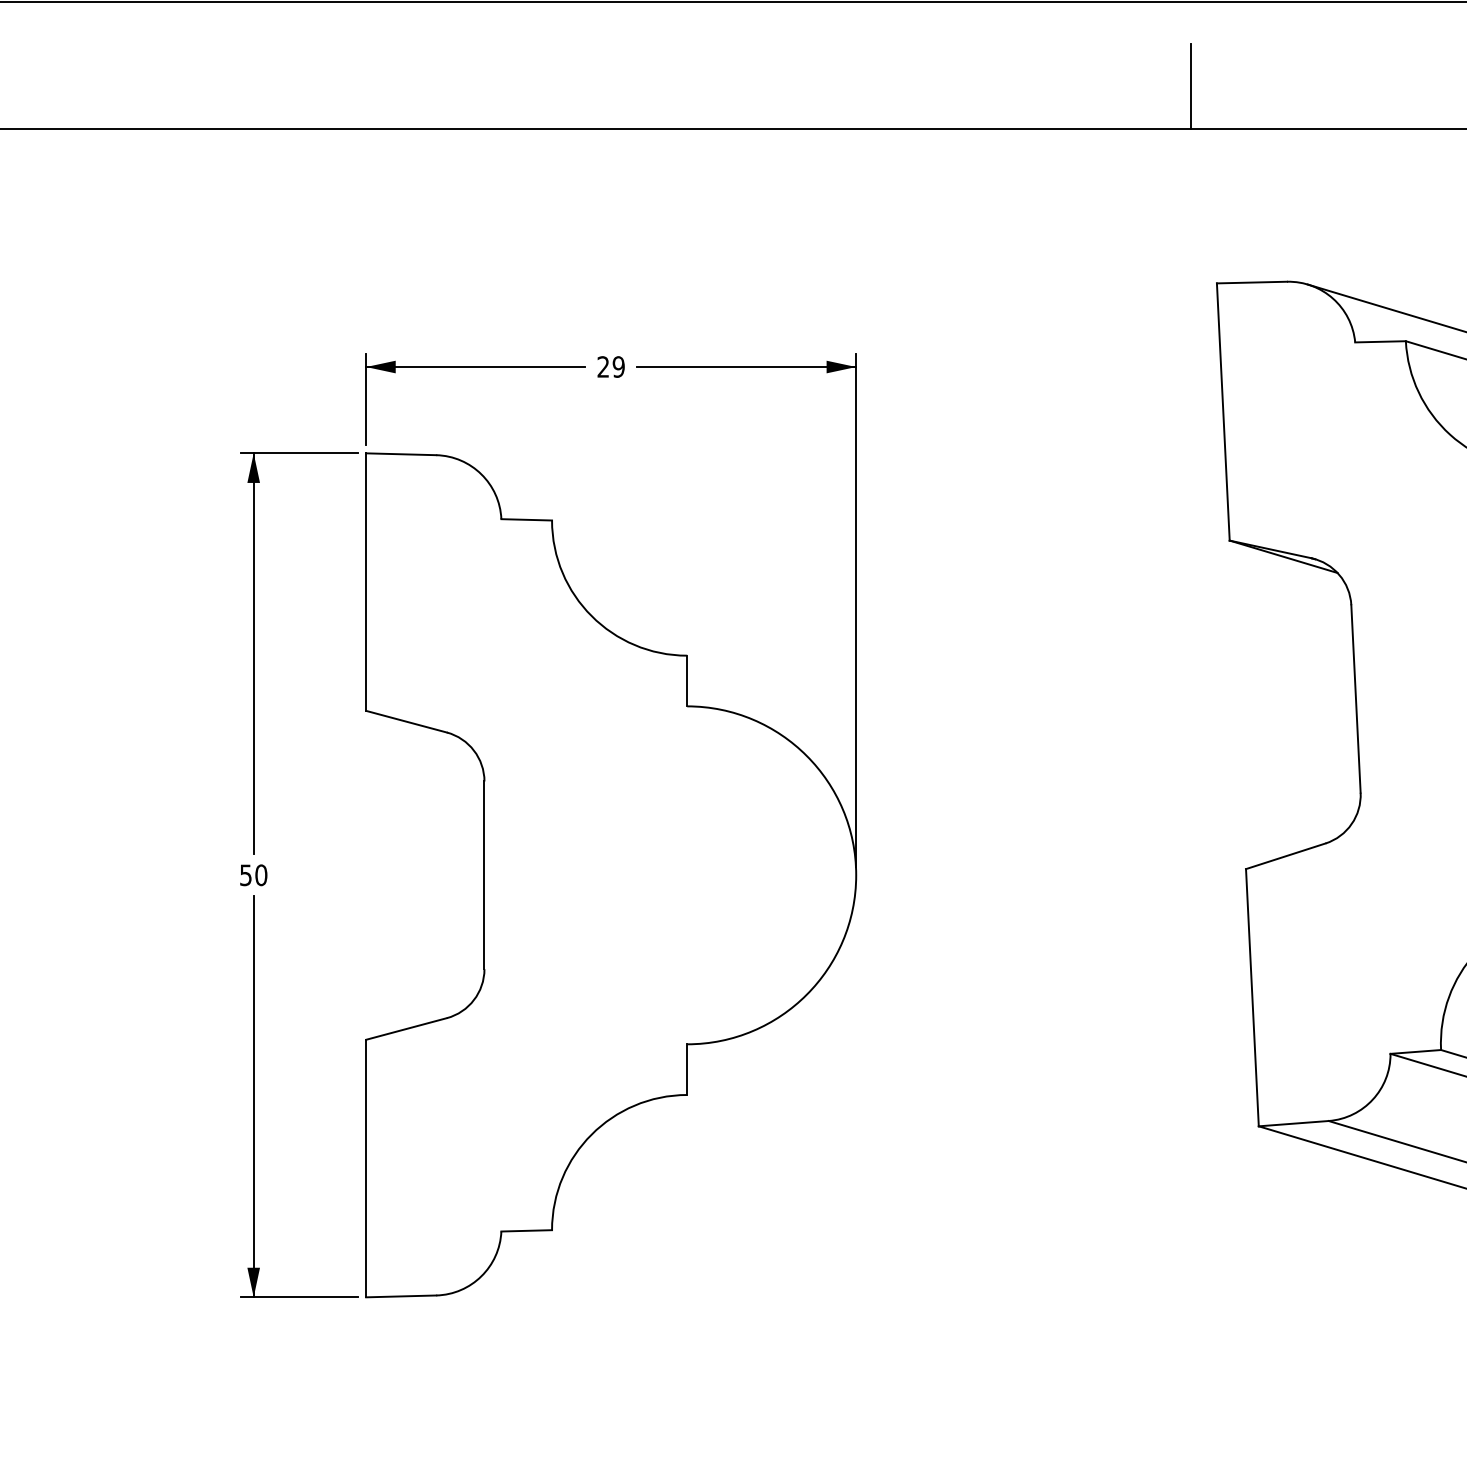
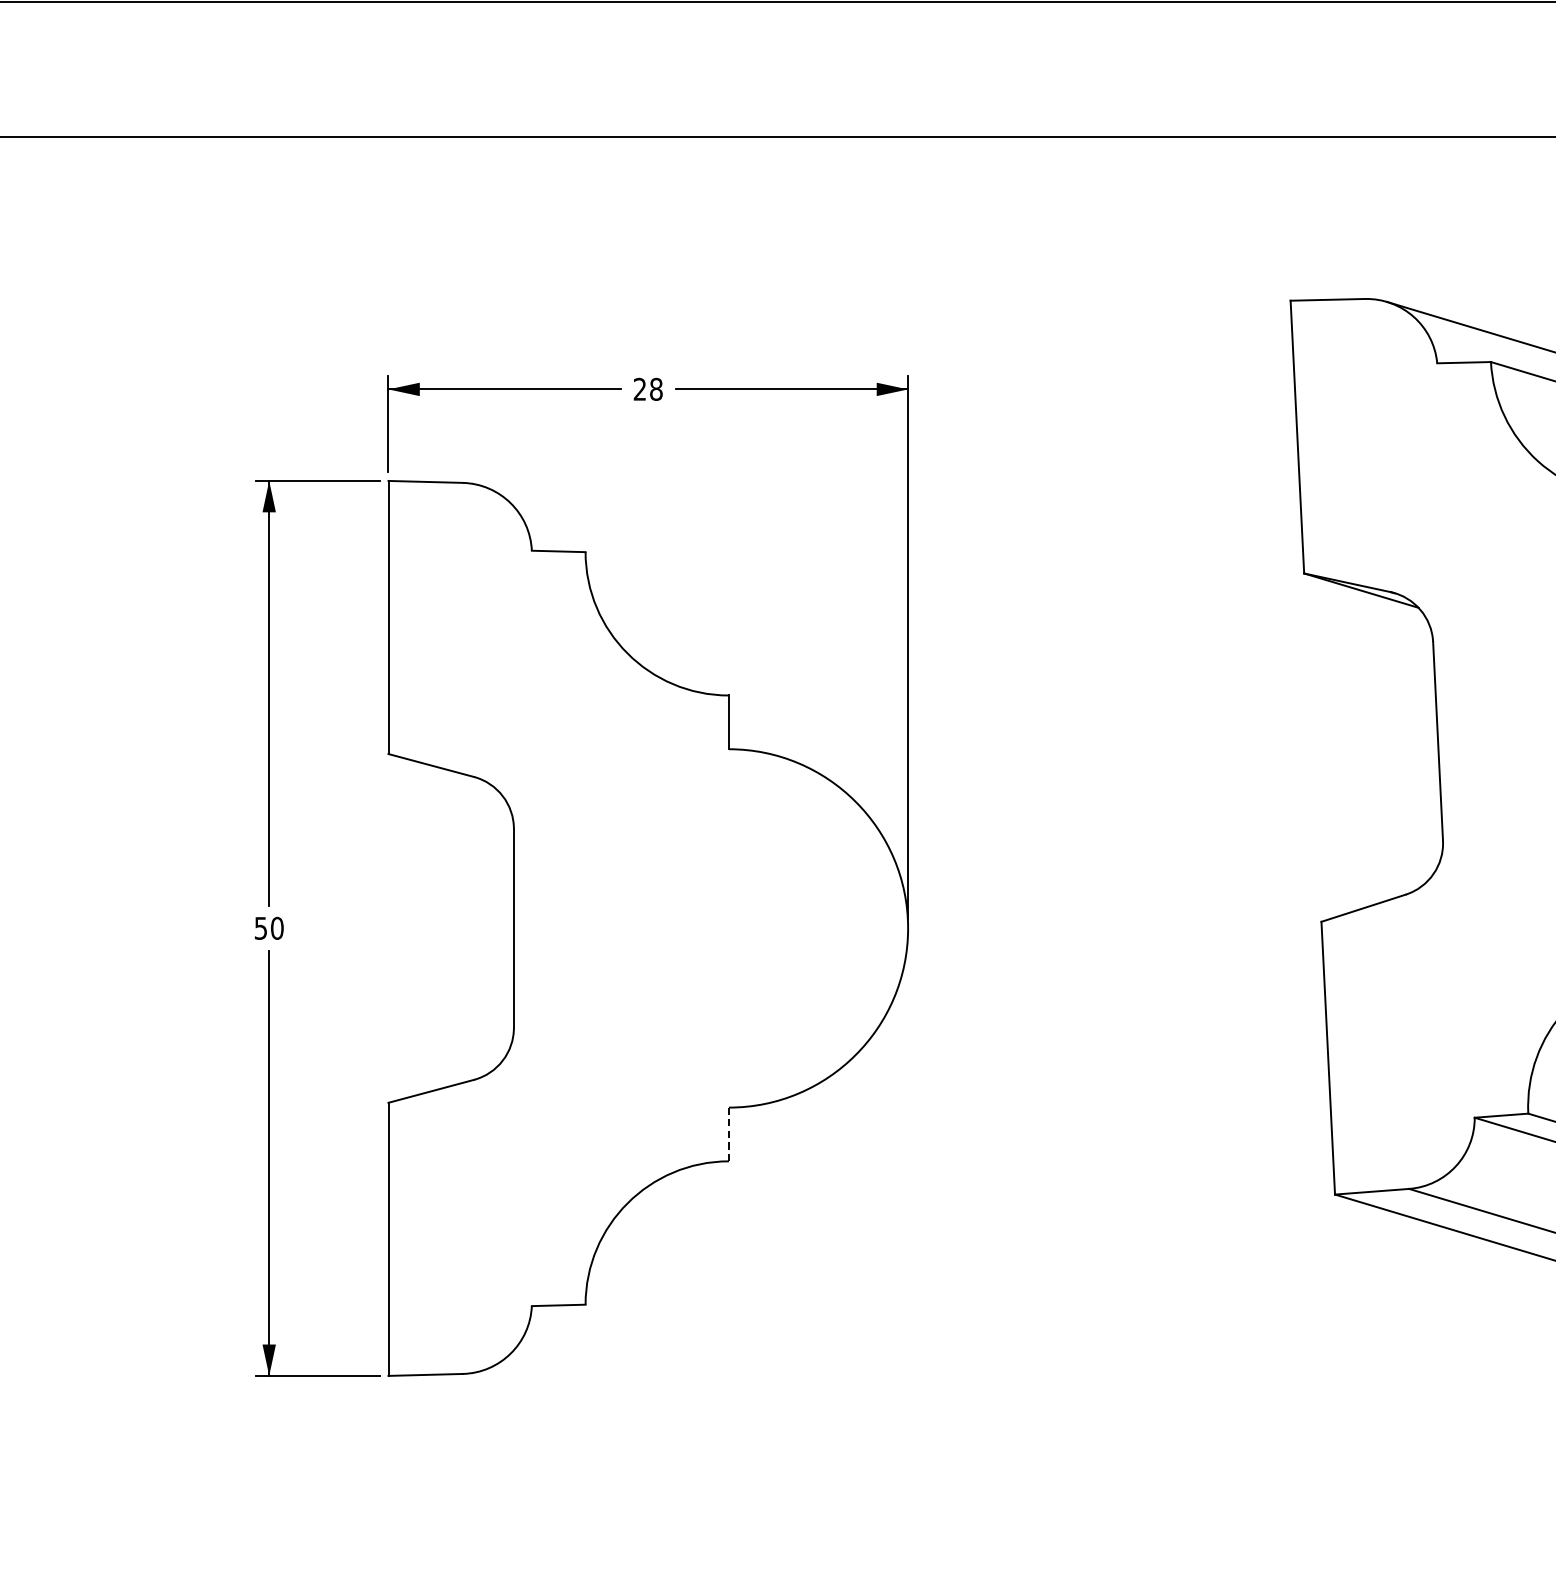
line: (1191, 86) -> (1263, 91), removed
text: (618, 366) -> (656, 388), 29 -> 28
line: (687, 1069) -> (729, 1134), solid -> dashed

